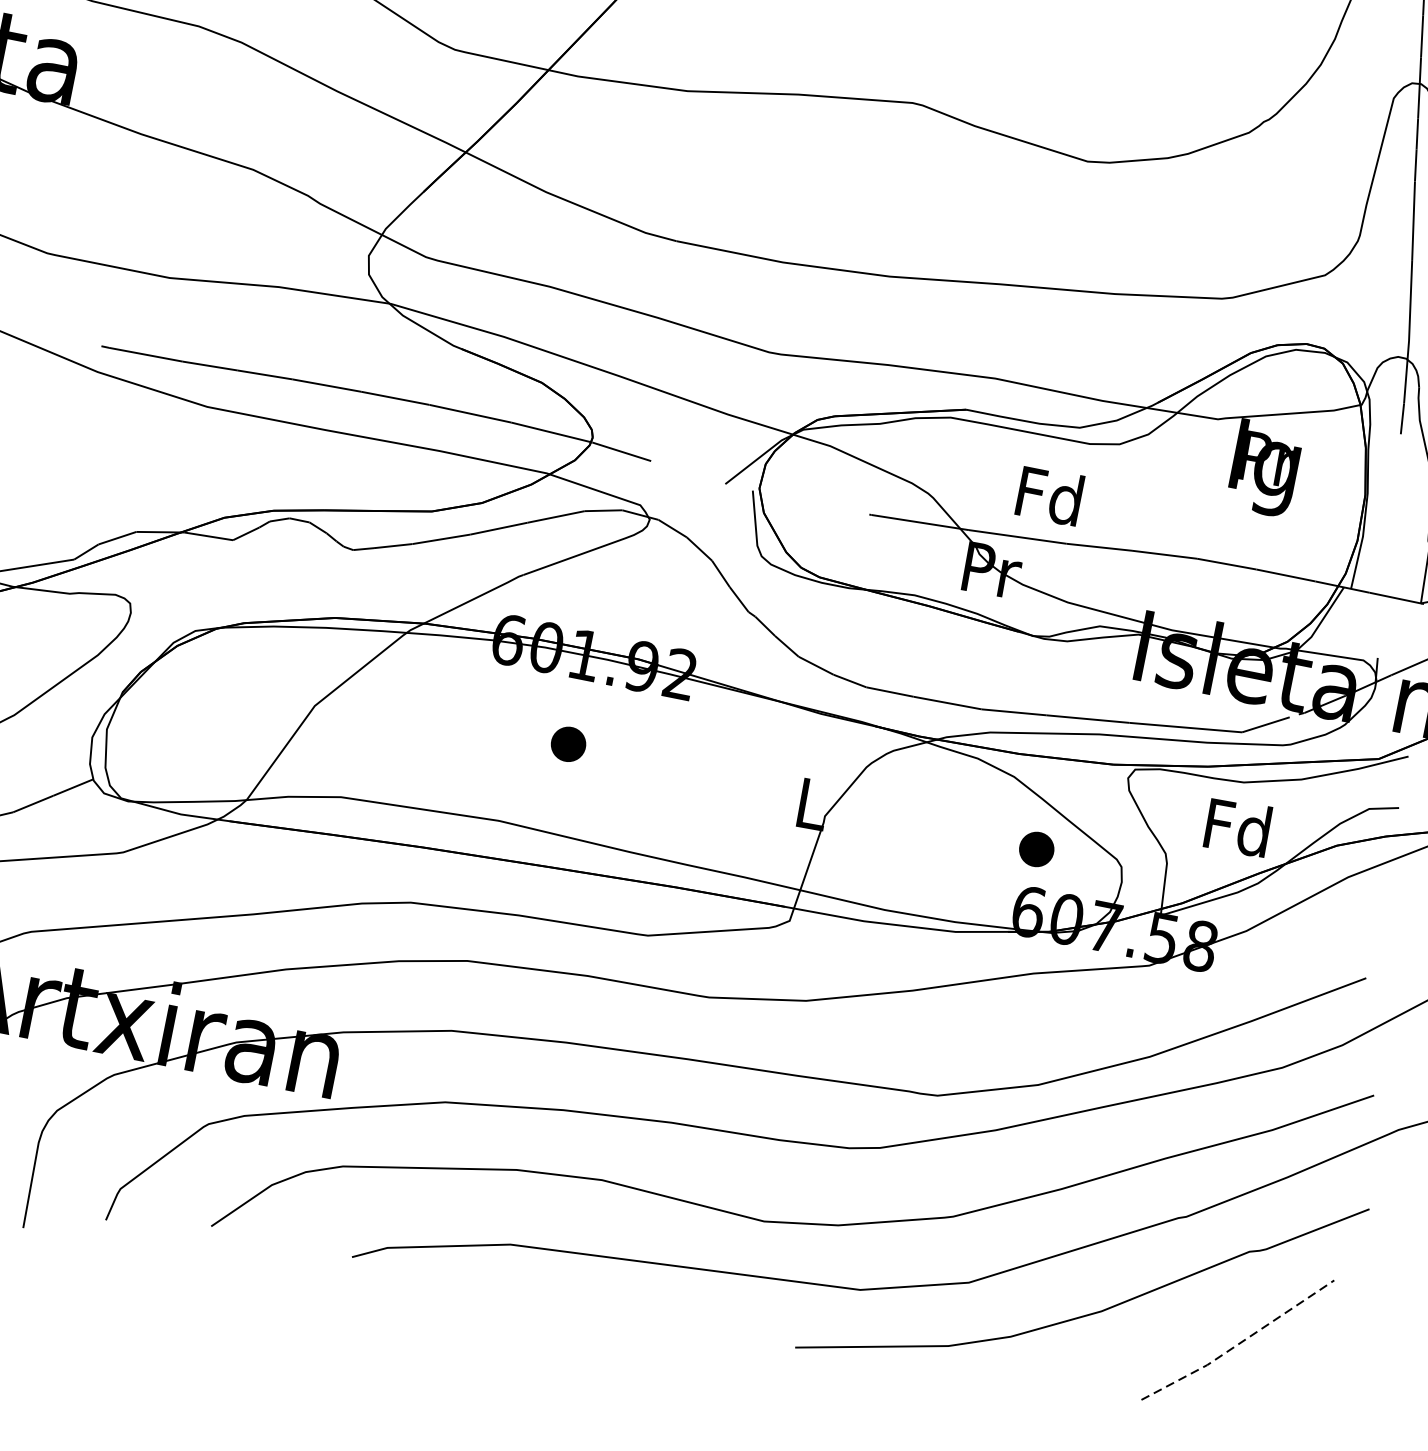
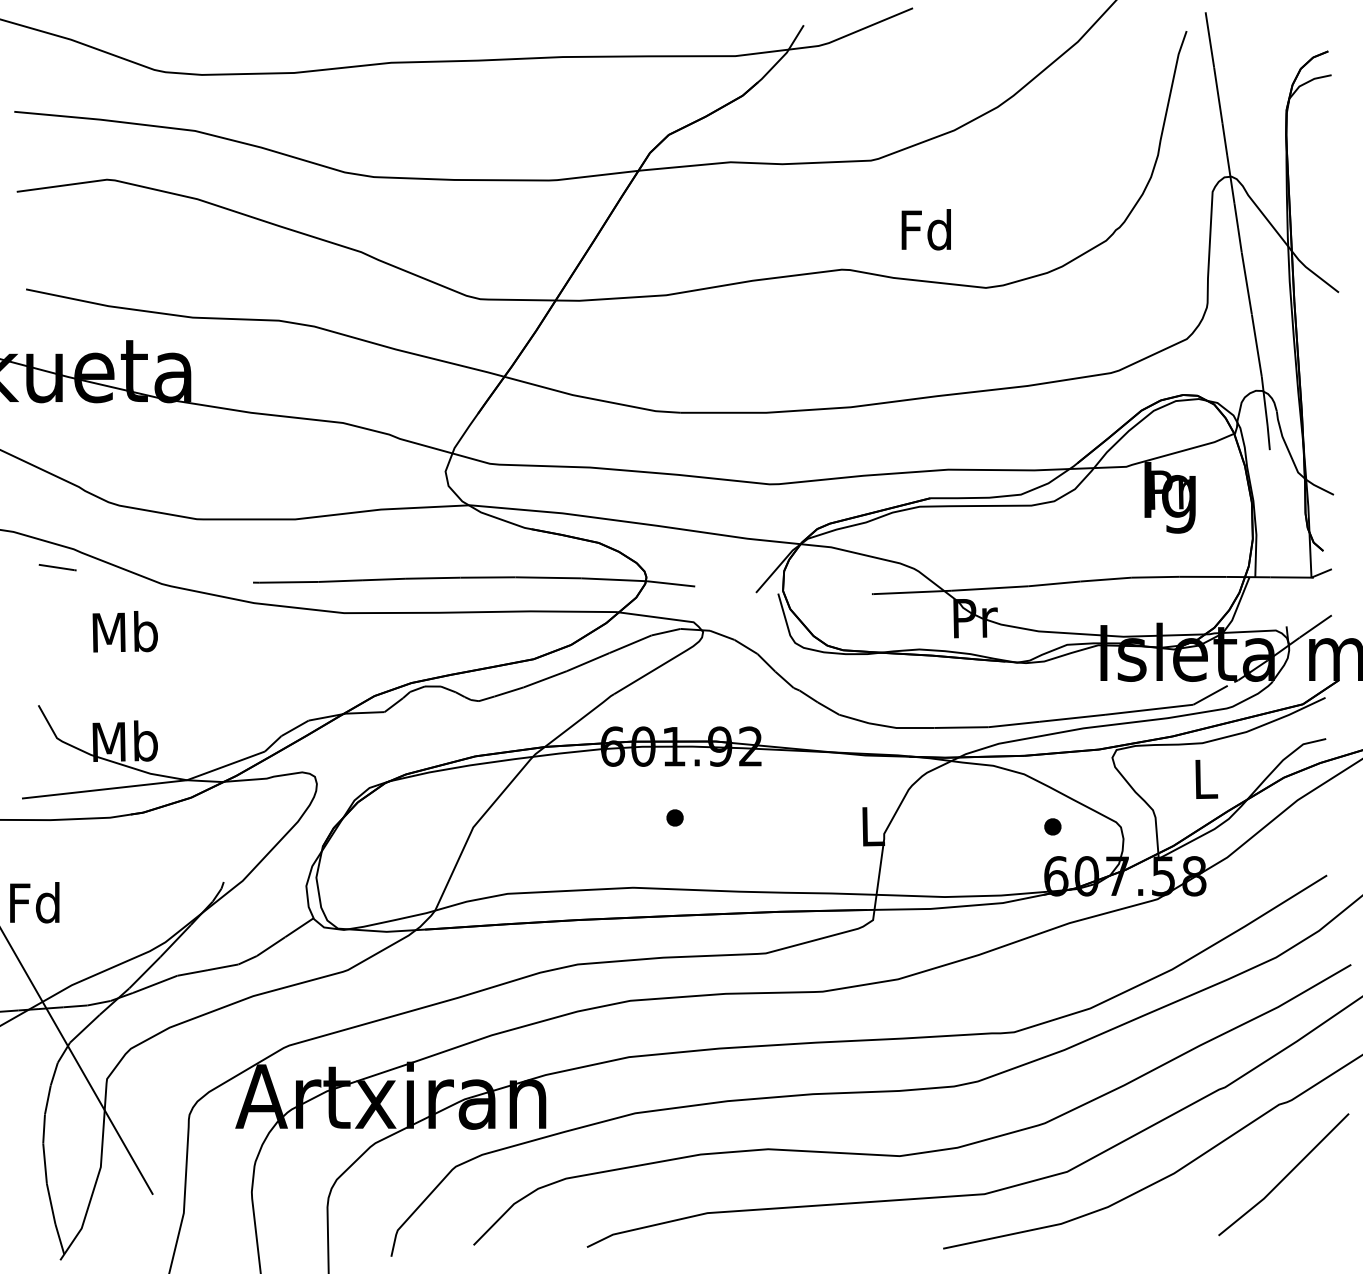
text: (1048, 495) -> (925, 229), moved
part: (567, 743) -> (674, 817), size x0.62
text: (1237, 826) -> (1204, 778), Fd -> L
part: (1036, 848) -> (1052, 826), size x0.62
line: (1239, 1342) -> (1285, 1176), dashed -> solid

